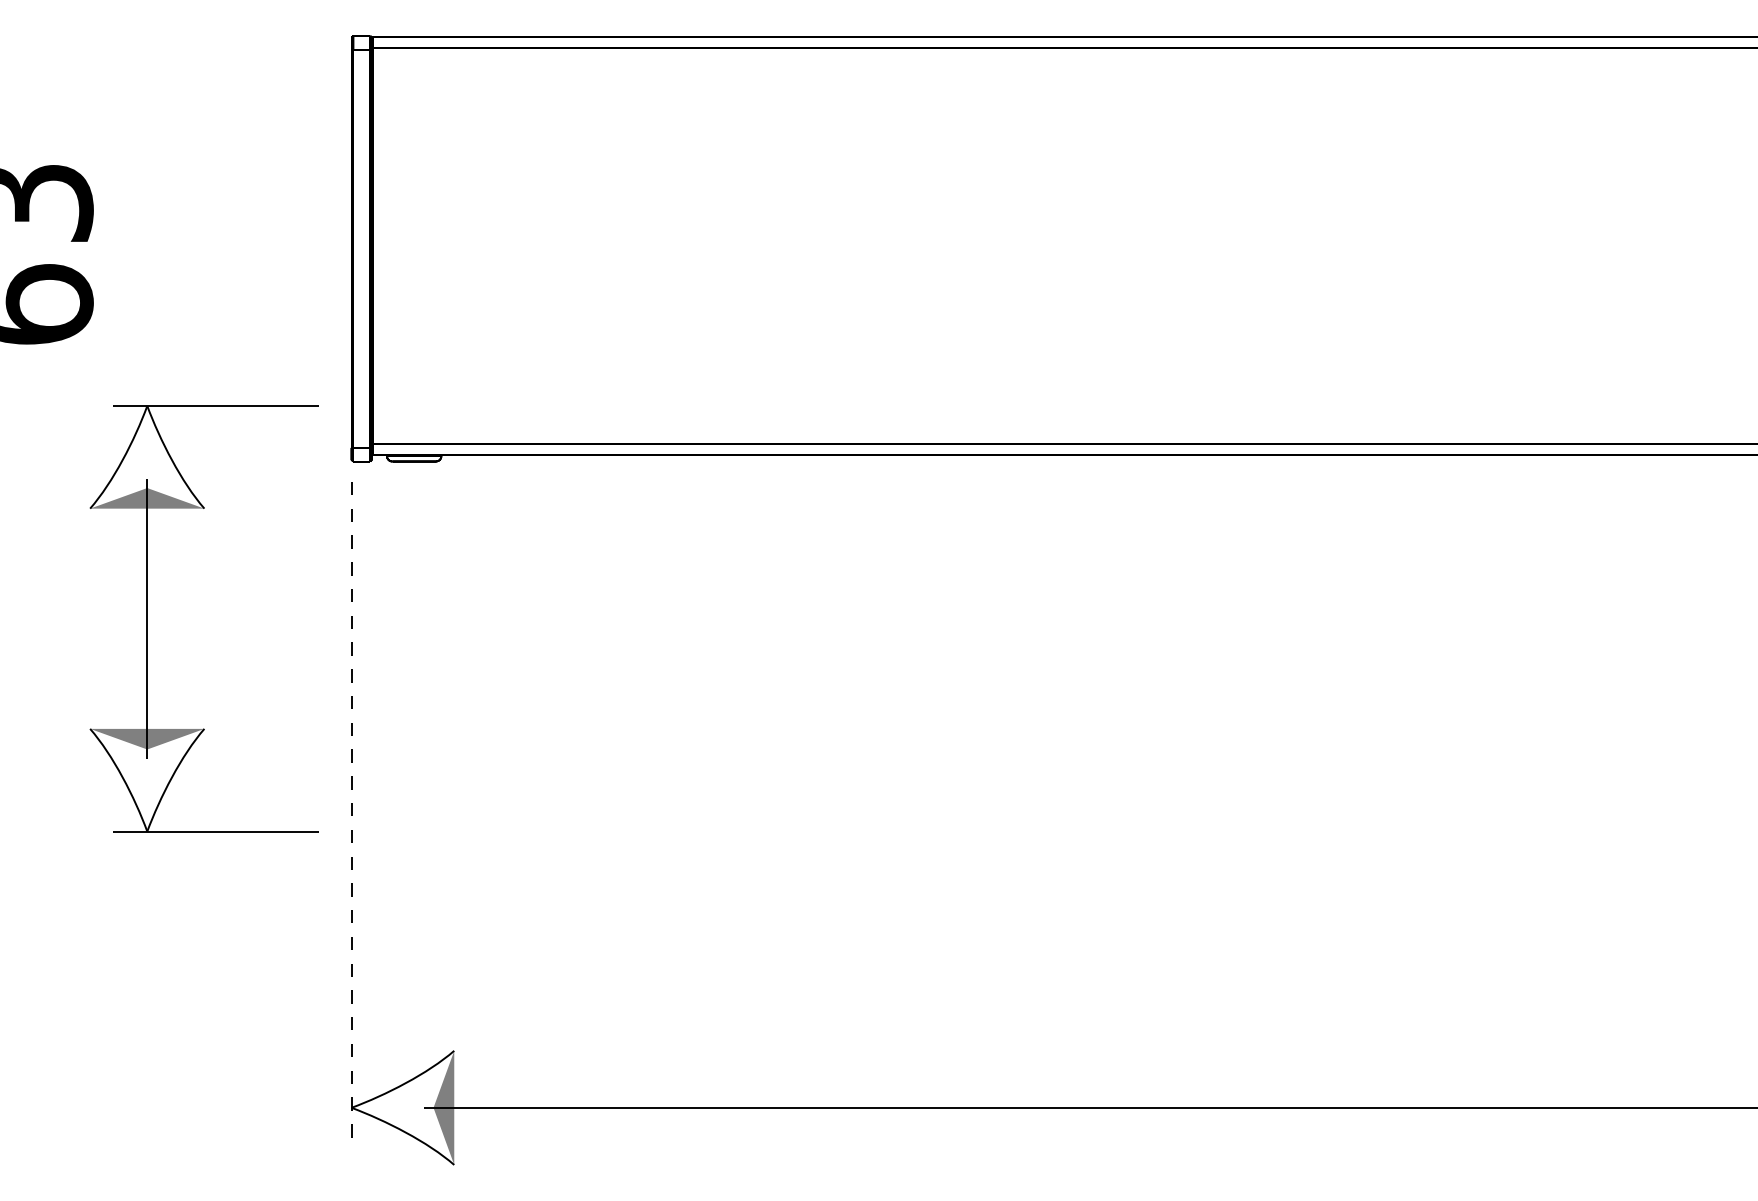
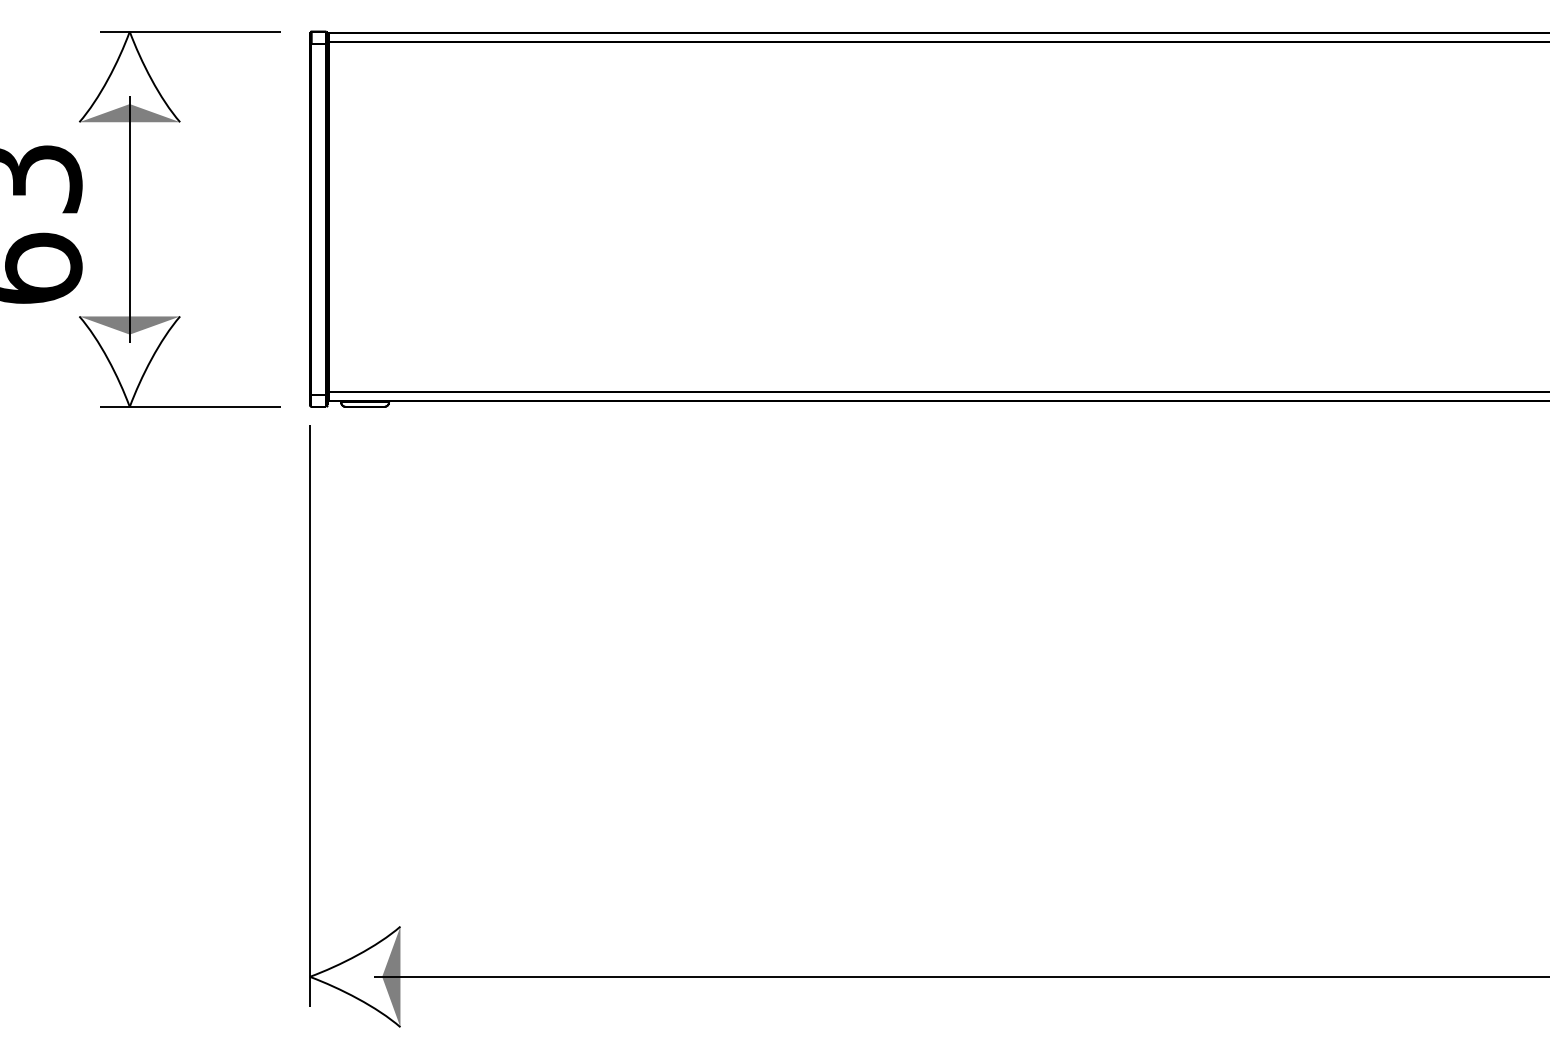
part: (147, 618) -> (129, 219), moved
line: (351, 812) -> (309, 716), dashed -> solid

